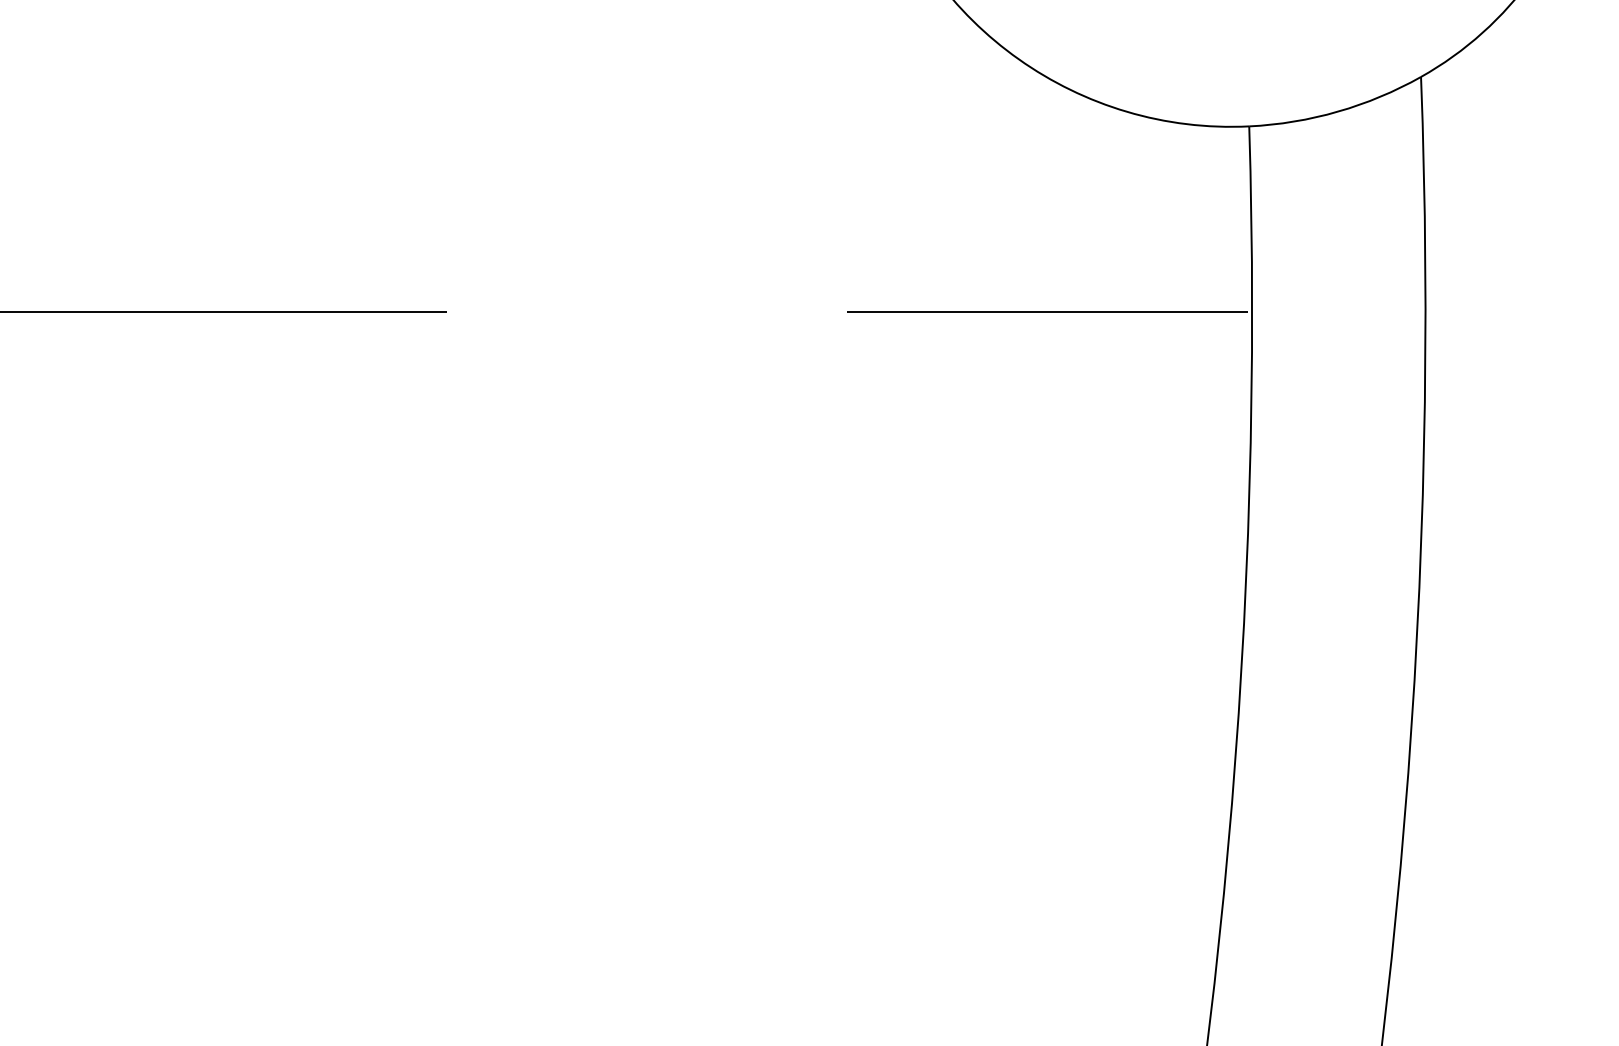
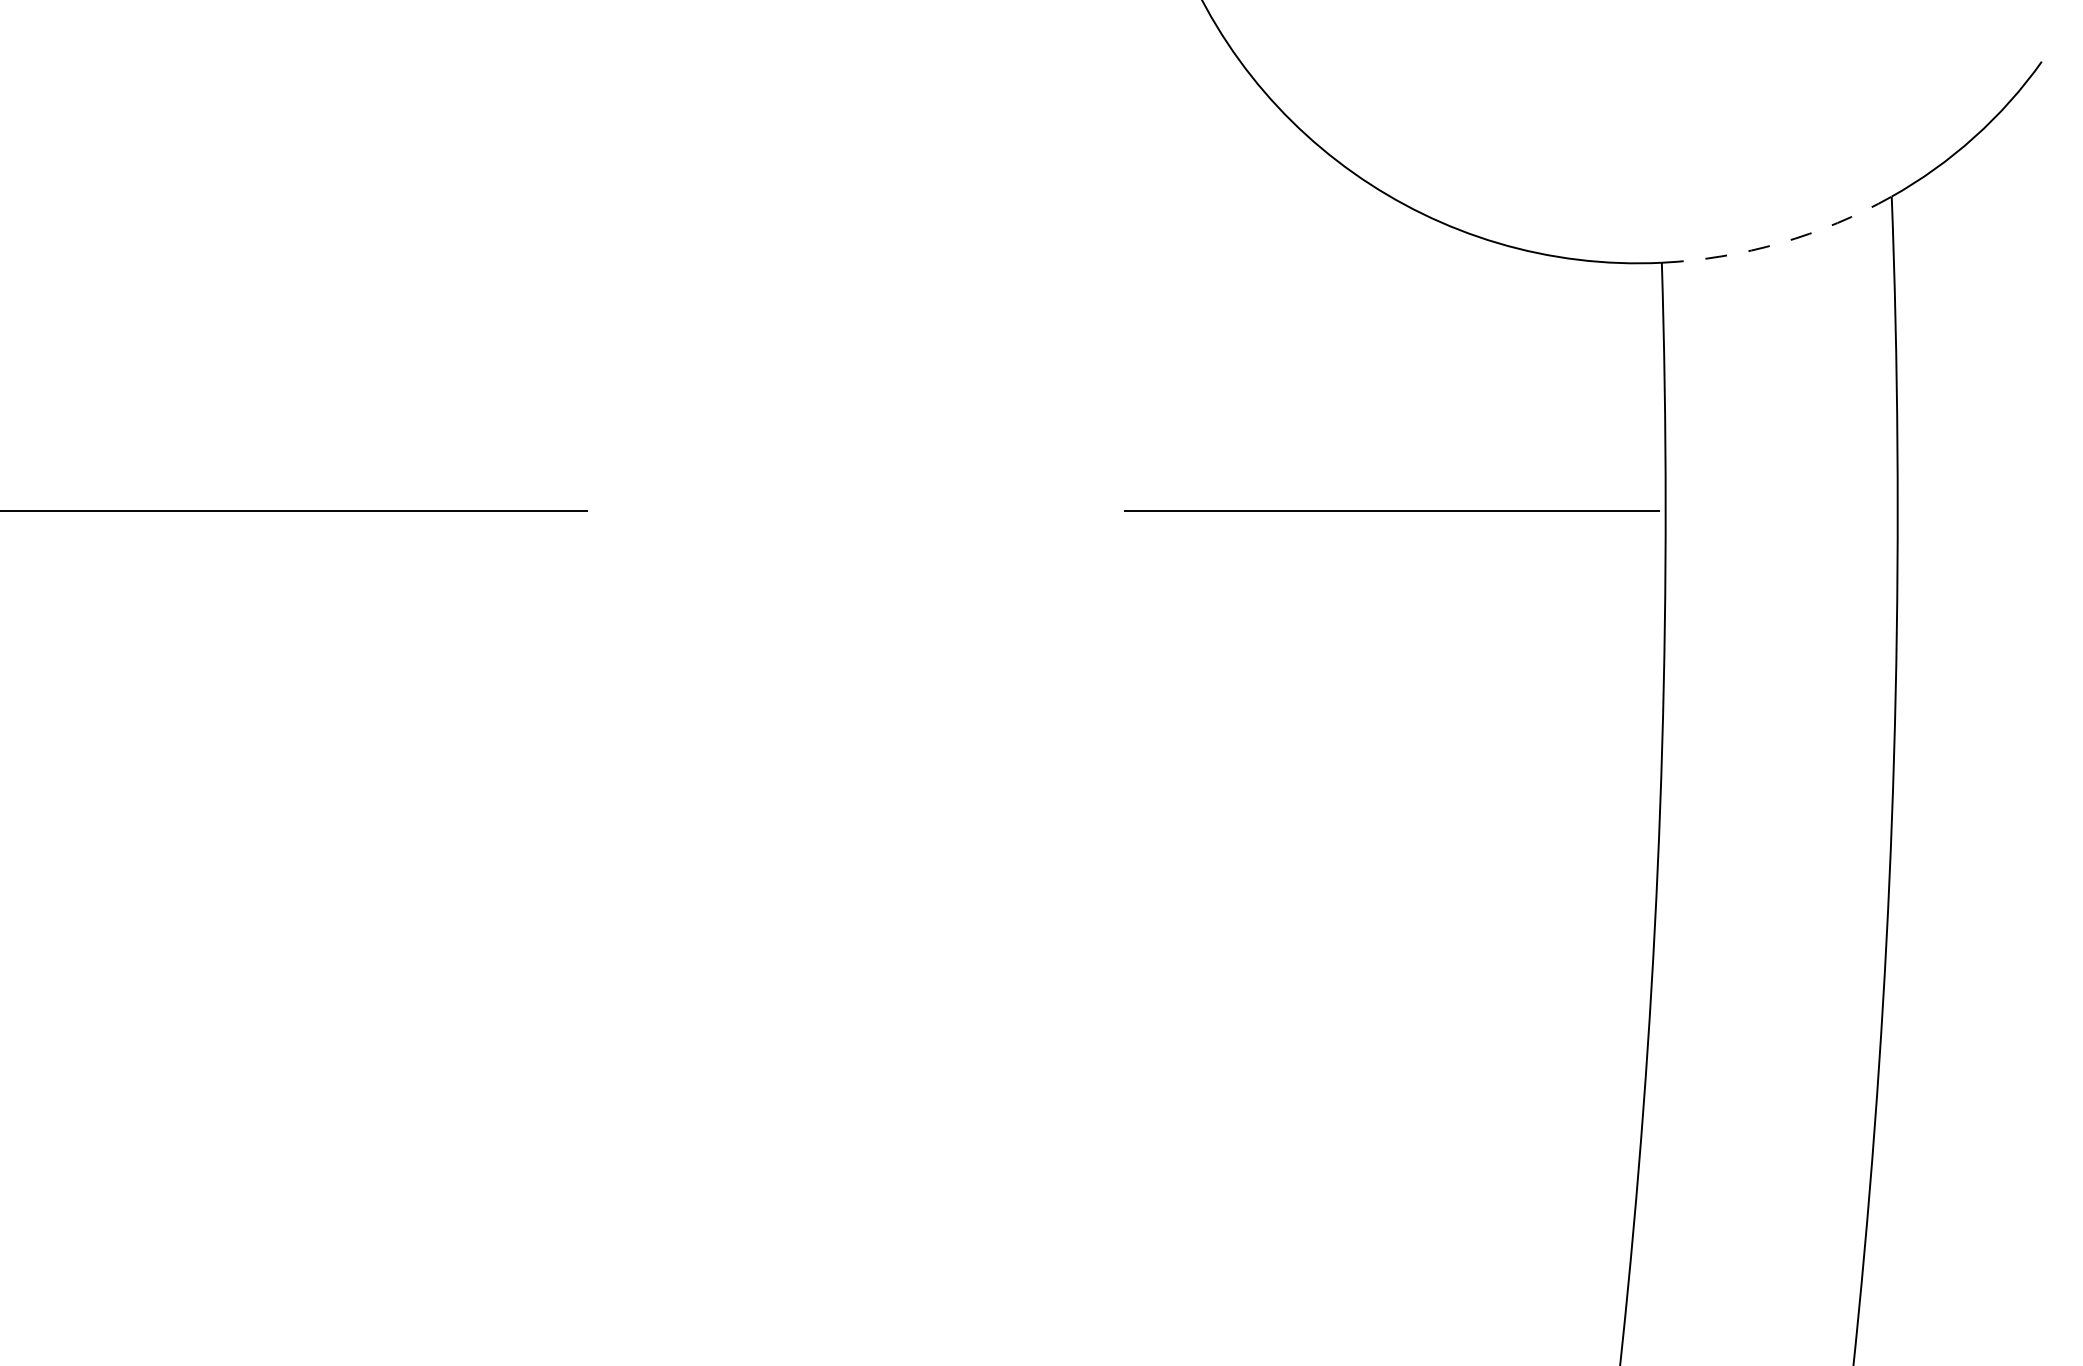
arc: (1338, 111) -> (1781, 242), solid -> dashed

